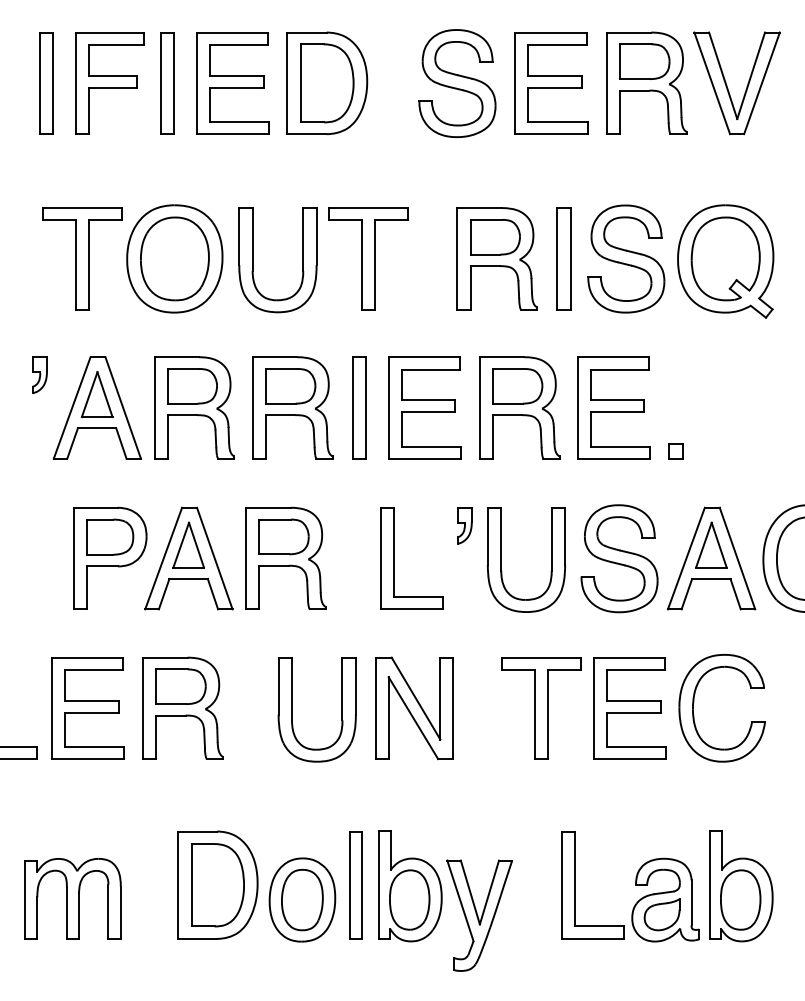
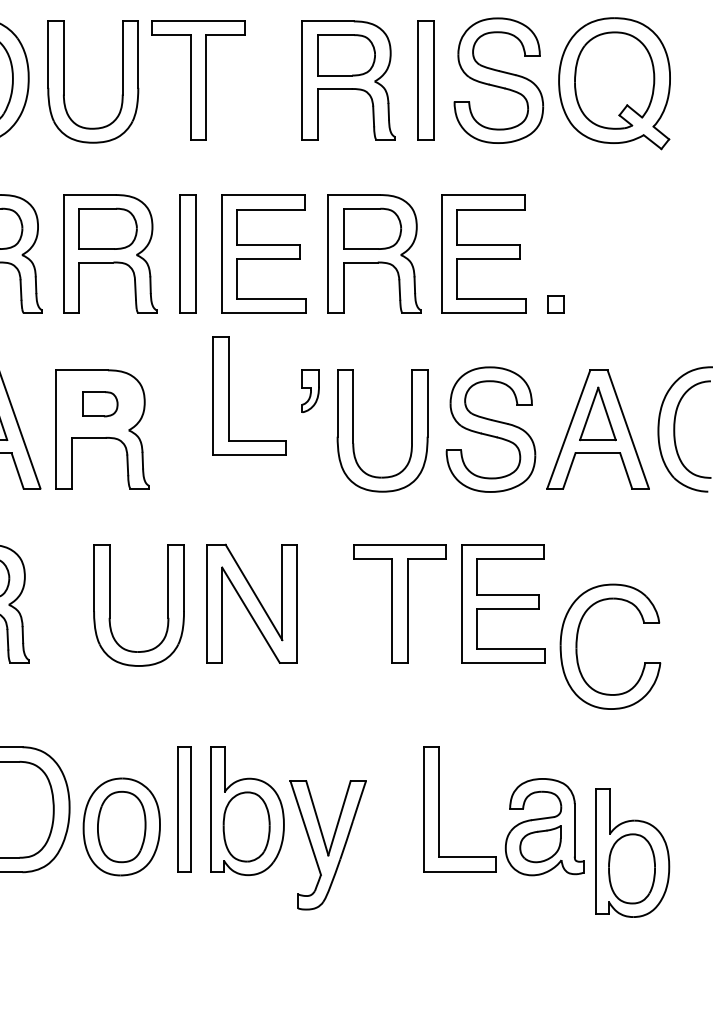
part: (283, 536) -> (99, 403), size x0.6
part: (394, 558) -> (228, 395), moved
part: (694, 703) -> (578, 641), moved
part: (741, 886) -> (632, 853), moved

